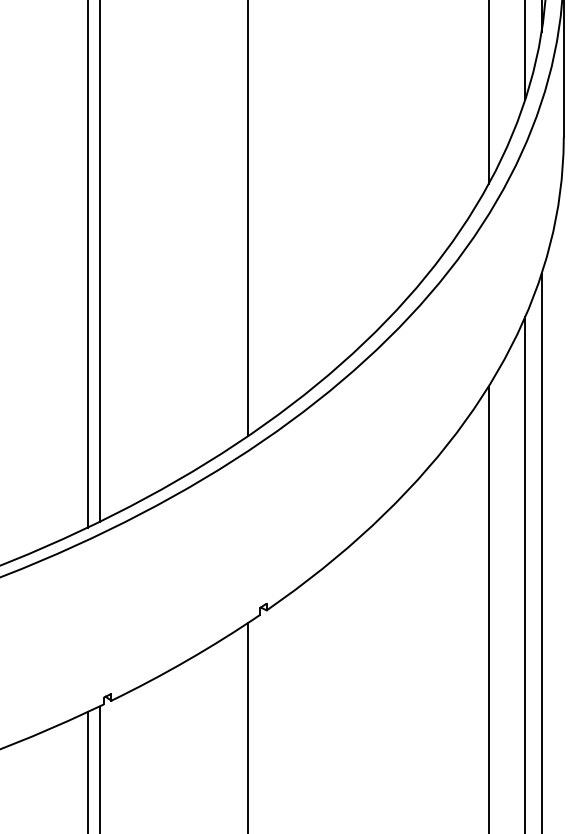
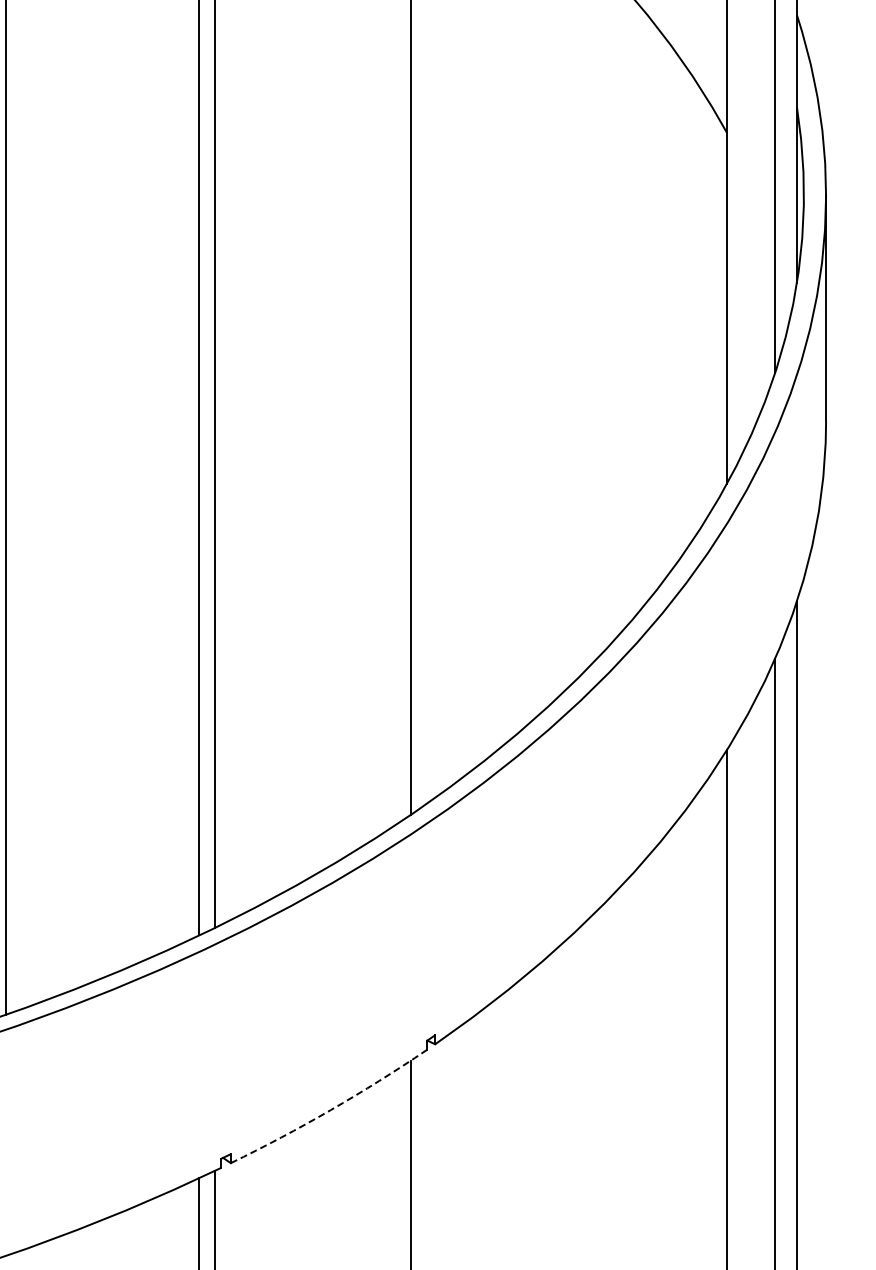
arc: (187, 660) -> (330, 1110), solid -> dashed

